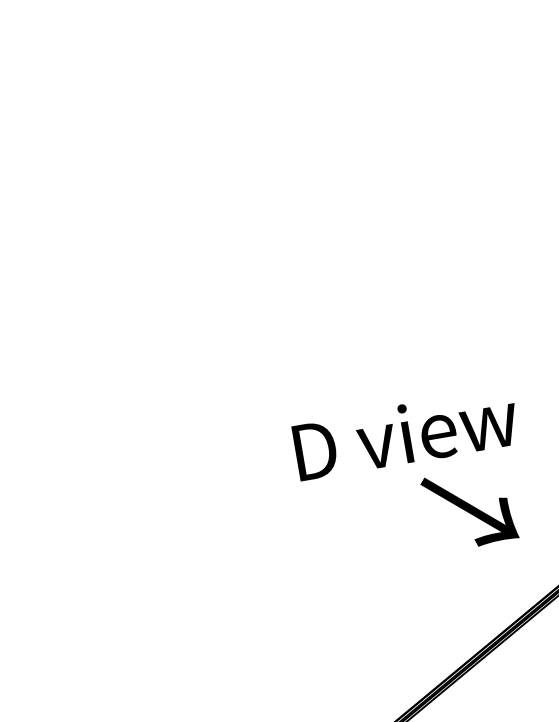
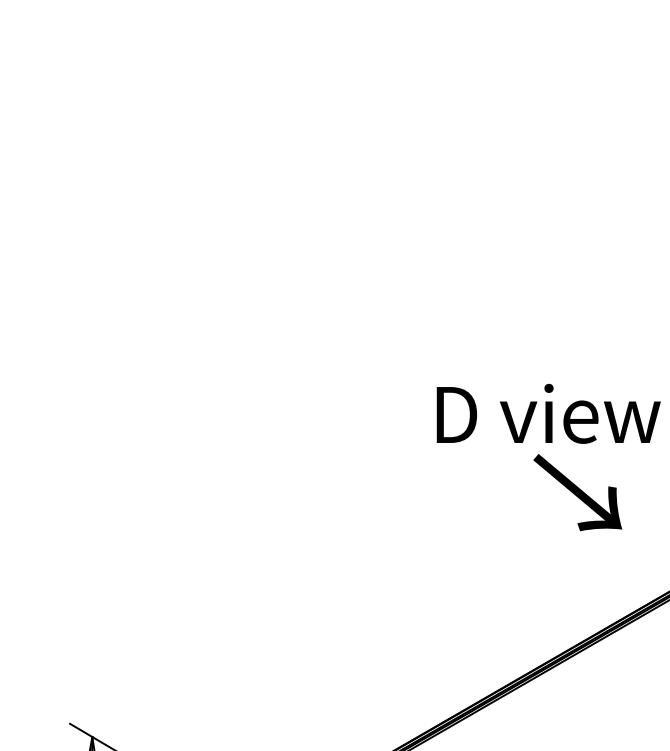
text: (469, 509) -> (577, 492), moved

